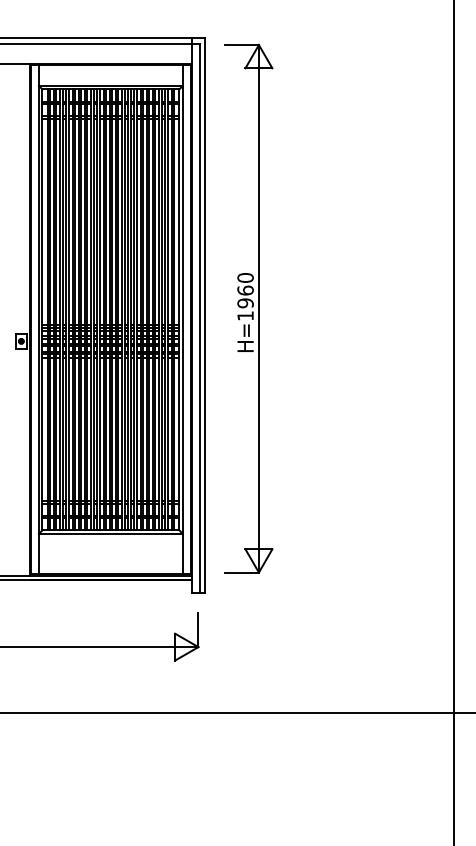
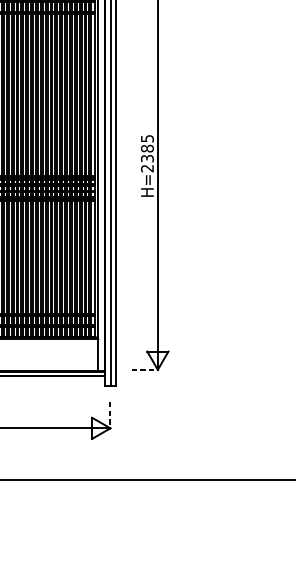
text: (245, 296) -> (147, 153), H=1960 -> H=2385
line: (242, 572) -> (145, 369), solid -> dashed
line: (198, 630) -> (110, 415), solid -> dashed

